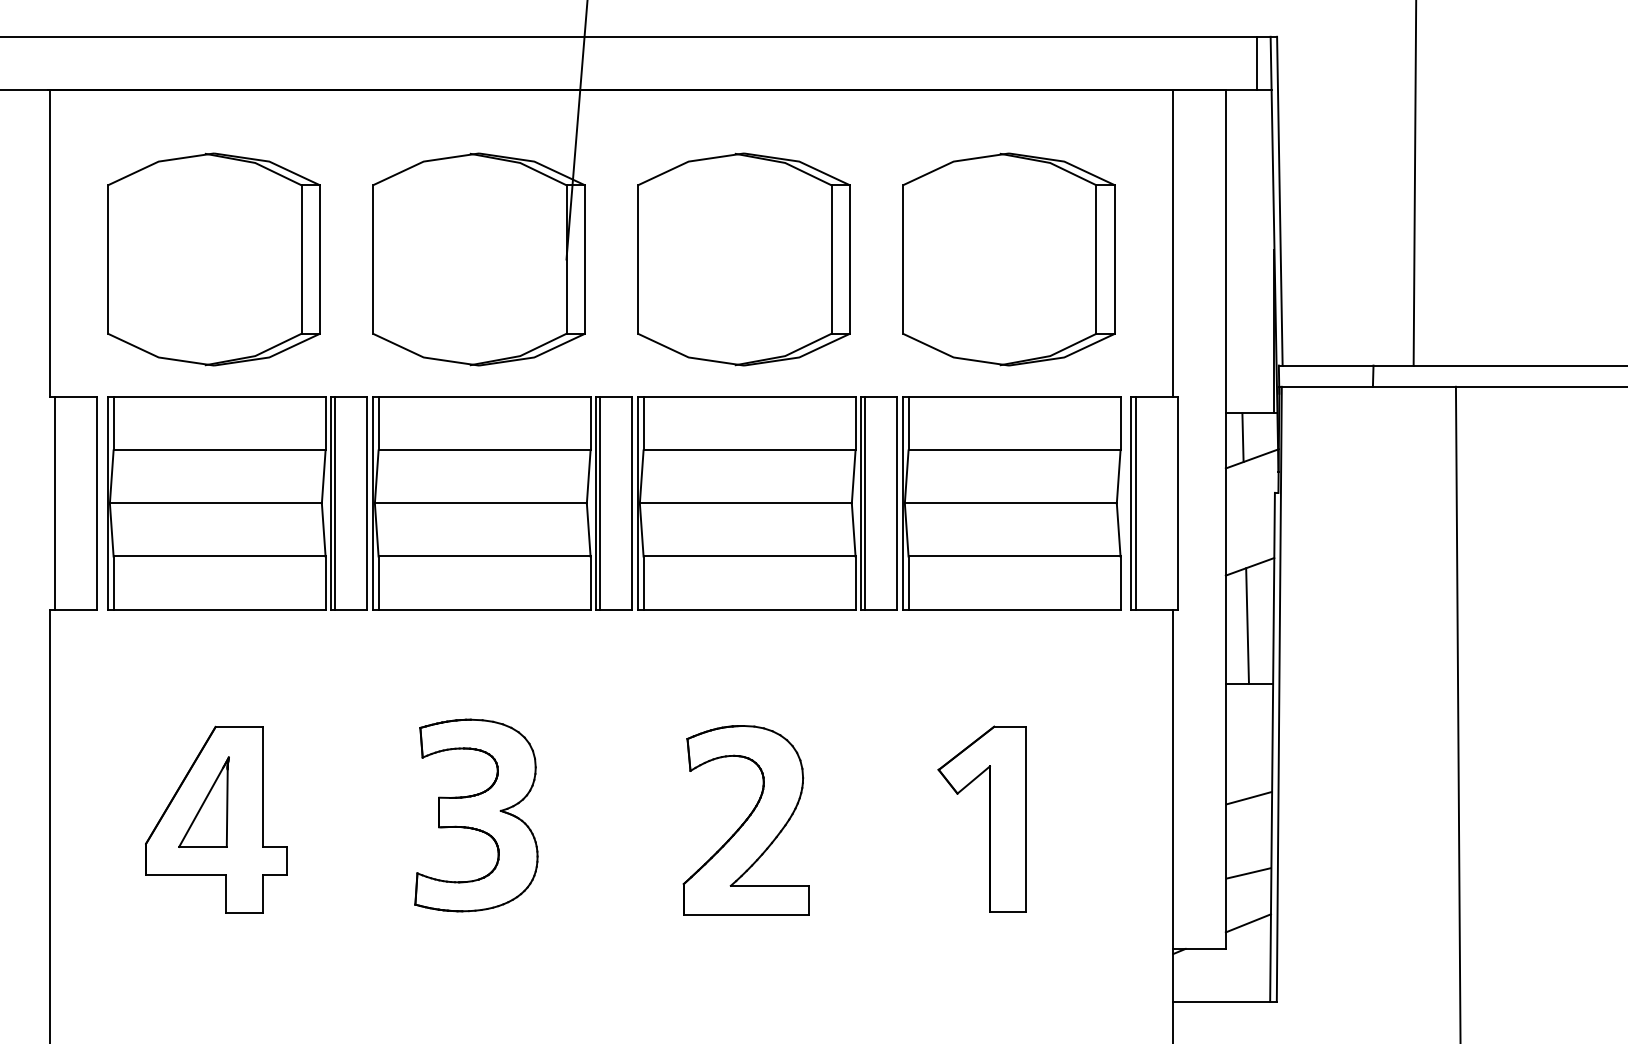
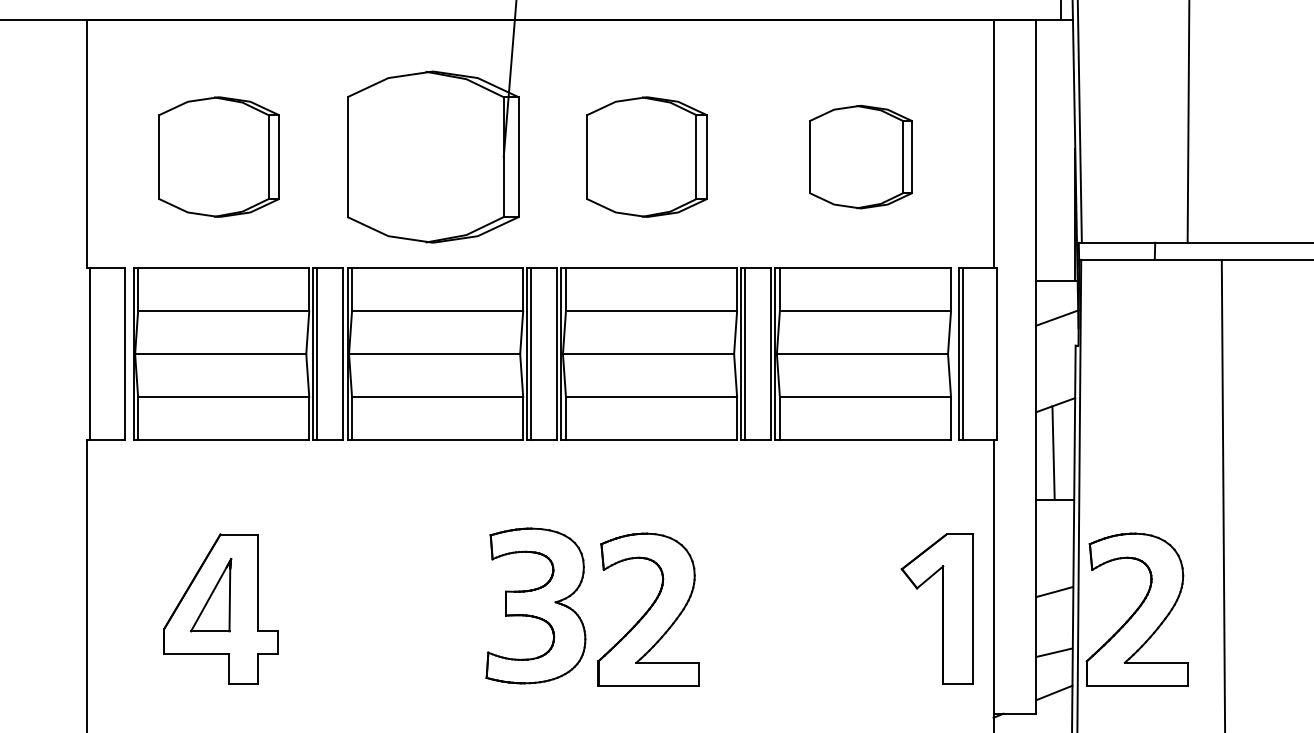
part: (213, 259) -> (218, 157), size x0.7
part: (743, 259) -> (646, 157), size x0.7
part: (1008, 259) -> (860, 157), size x0.6
line: (1242, 437) -> (1049, 300), removed
part: (476, 815) -> (536, 605), moved
part: (989, 818) -> (942, 608), moved
part: (1350, 820) -> (1136, 610), added

